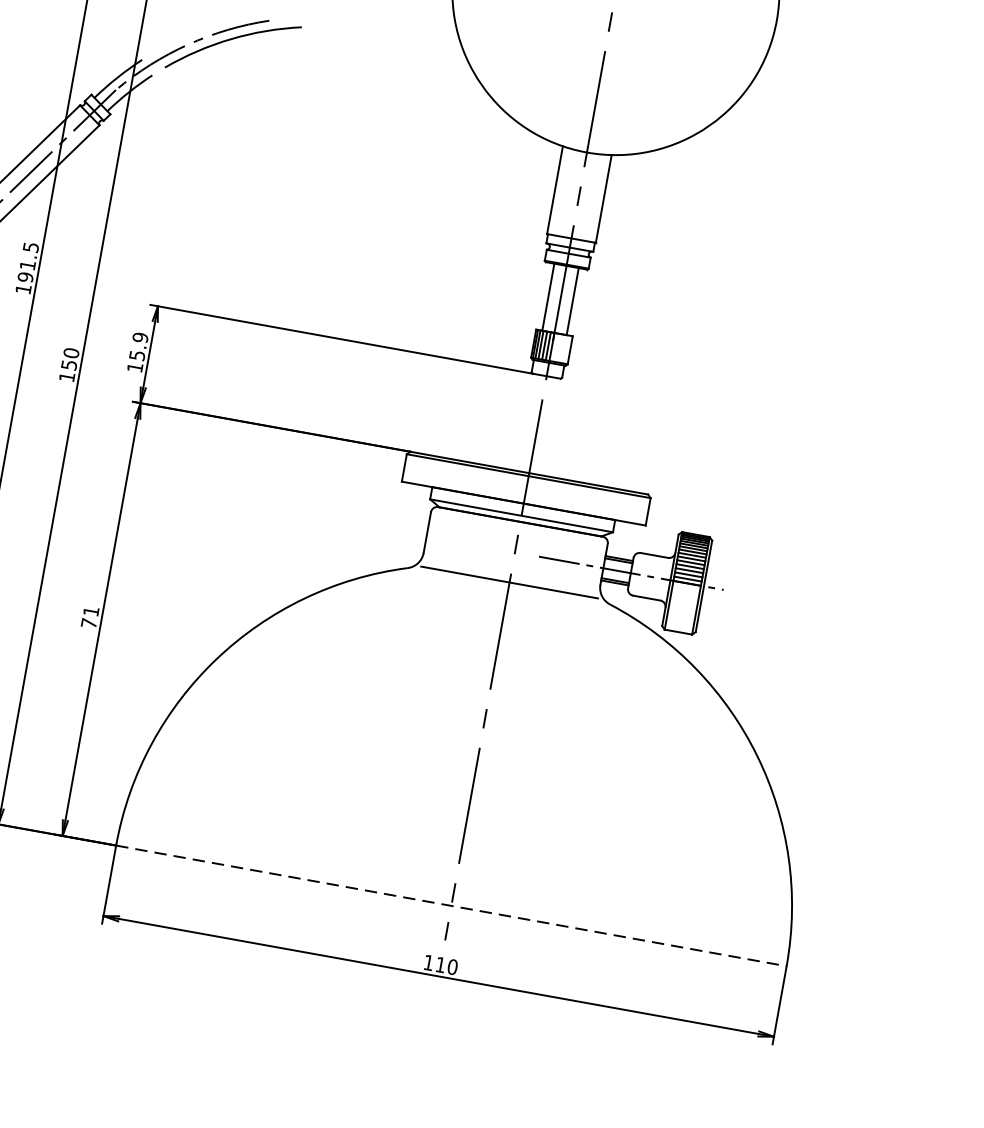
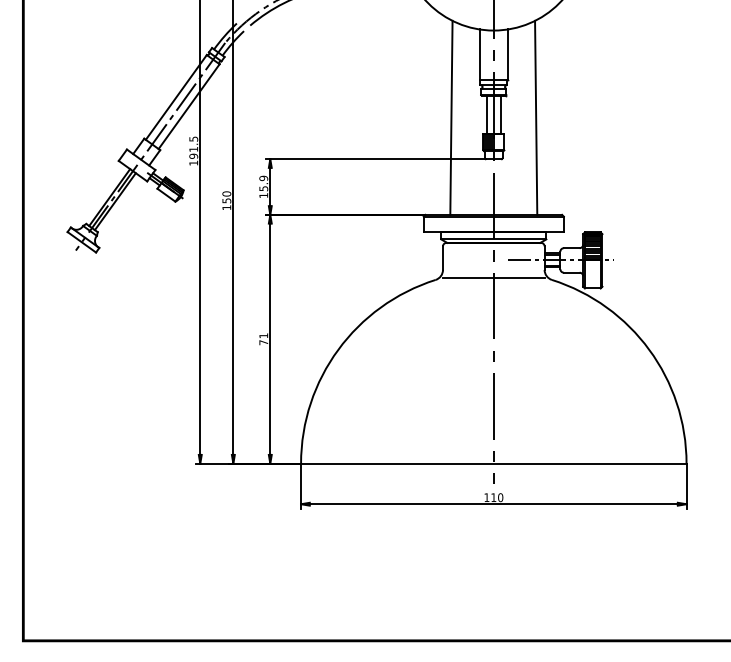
line: (486, 290) -> (451, 117), added
line: (634, 317) -> (536, 117), added
line: (450, 905) -> (493, 463), dashed -> solid

